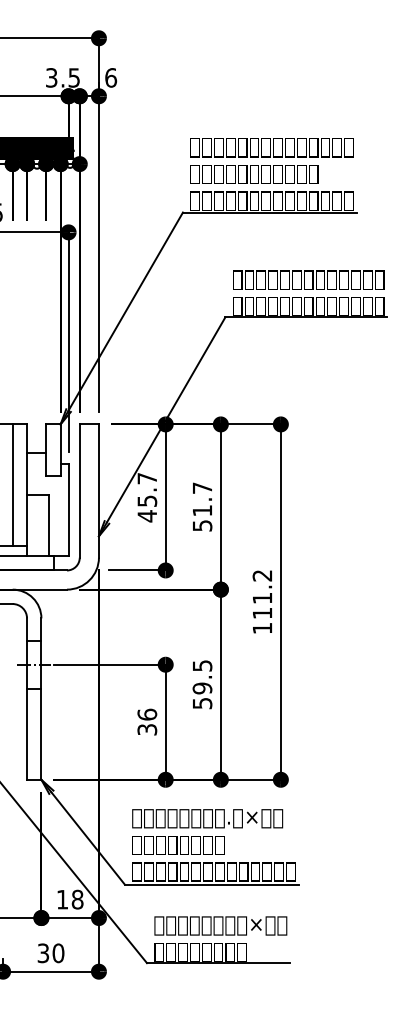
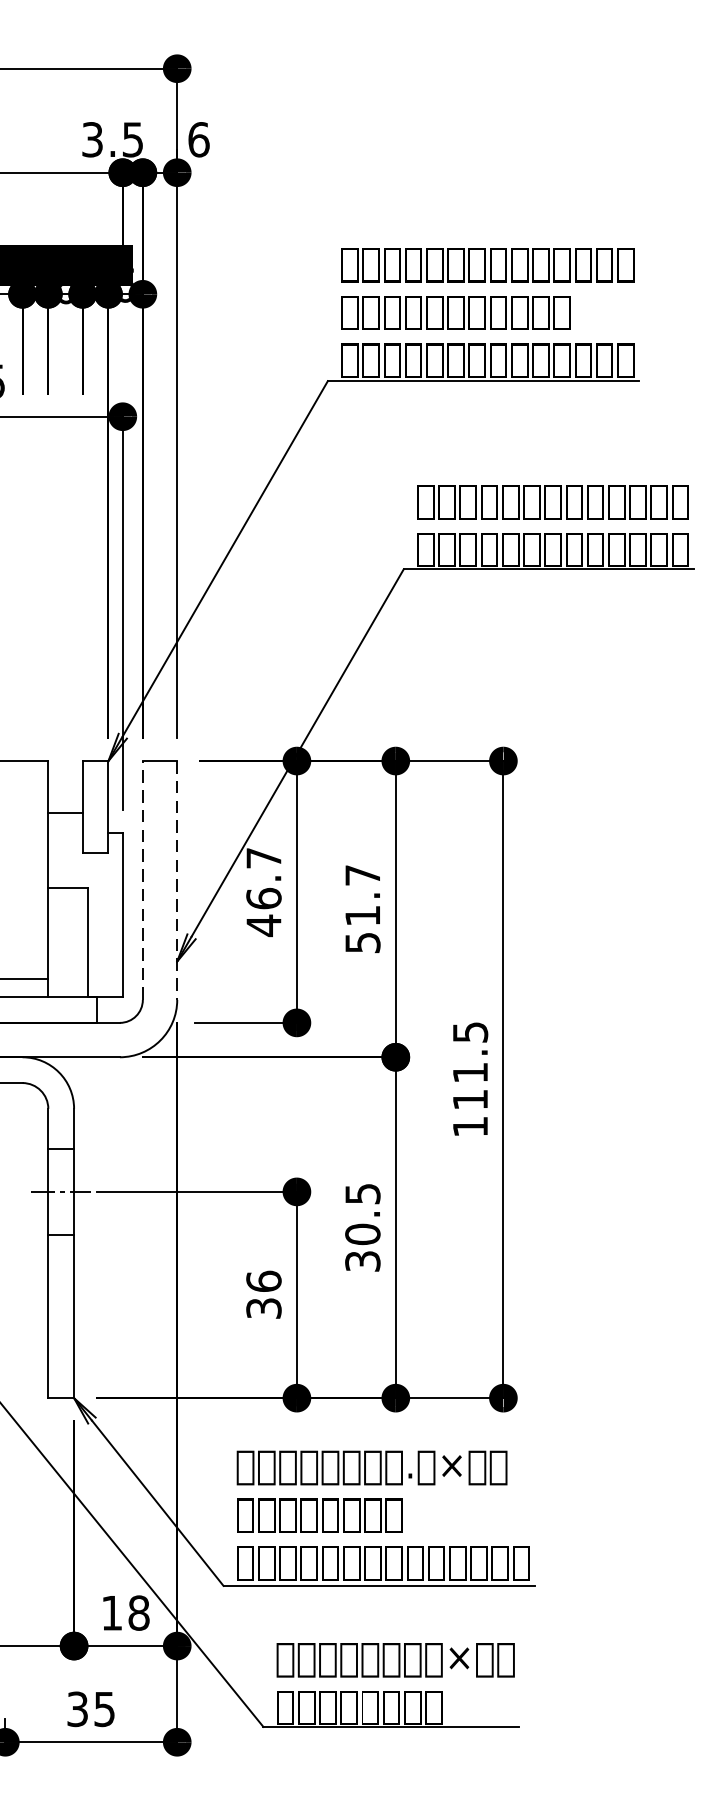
line: (12, 484) -> (22, 868), removed
line: (79, 491) -> (142, 881), solid -> dashed
line: (98, 491) -> (176, 881), solid -> dashed
text: (147, 500) -> (264, 897), 45.7 -> 46.7
text: (262, 575) -> (470, 1031), 111.2 -> 111.5
text: (202, 695) -> (362, 1247), 59.5 -> 30.5
text: (58, 953) -> (104, 1709), 30 -> 35

